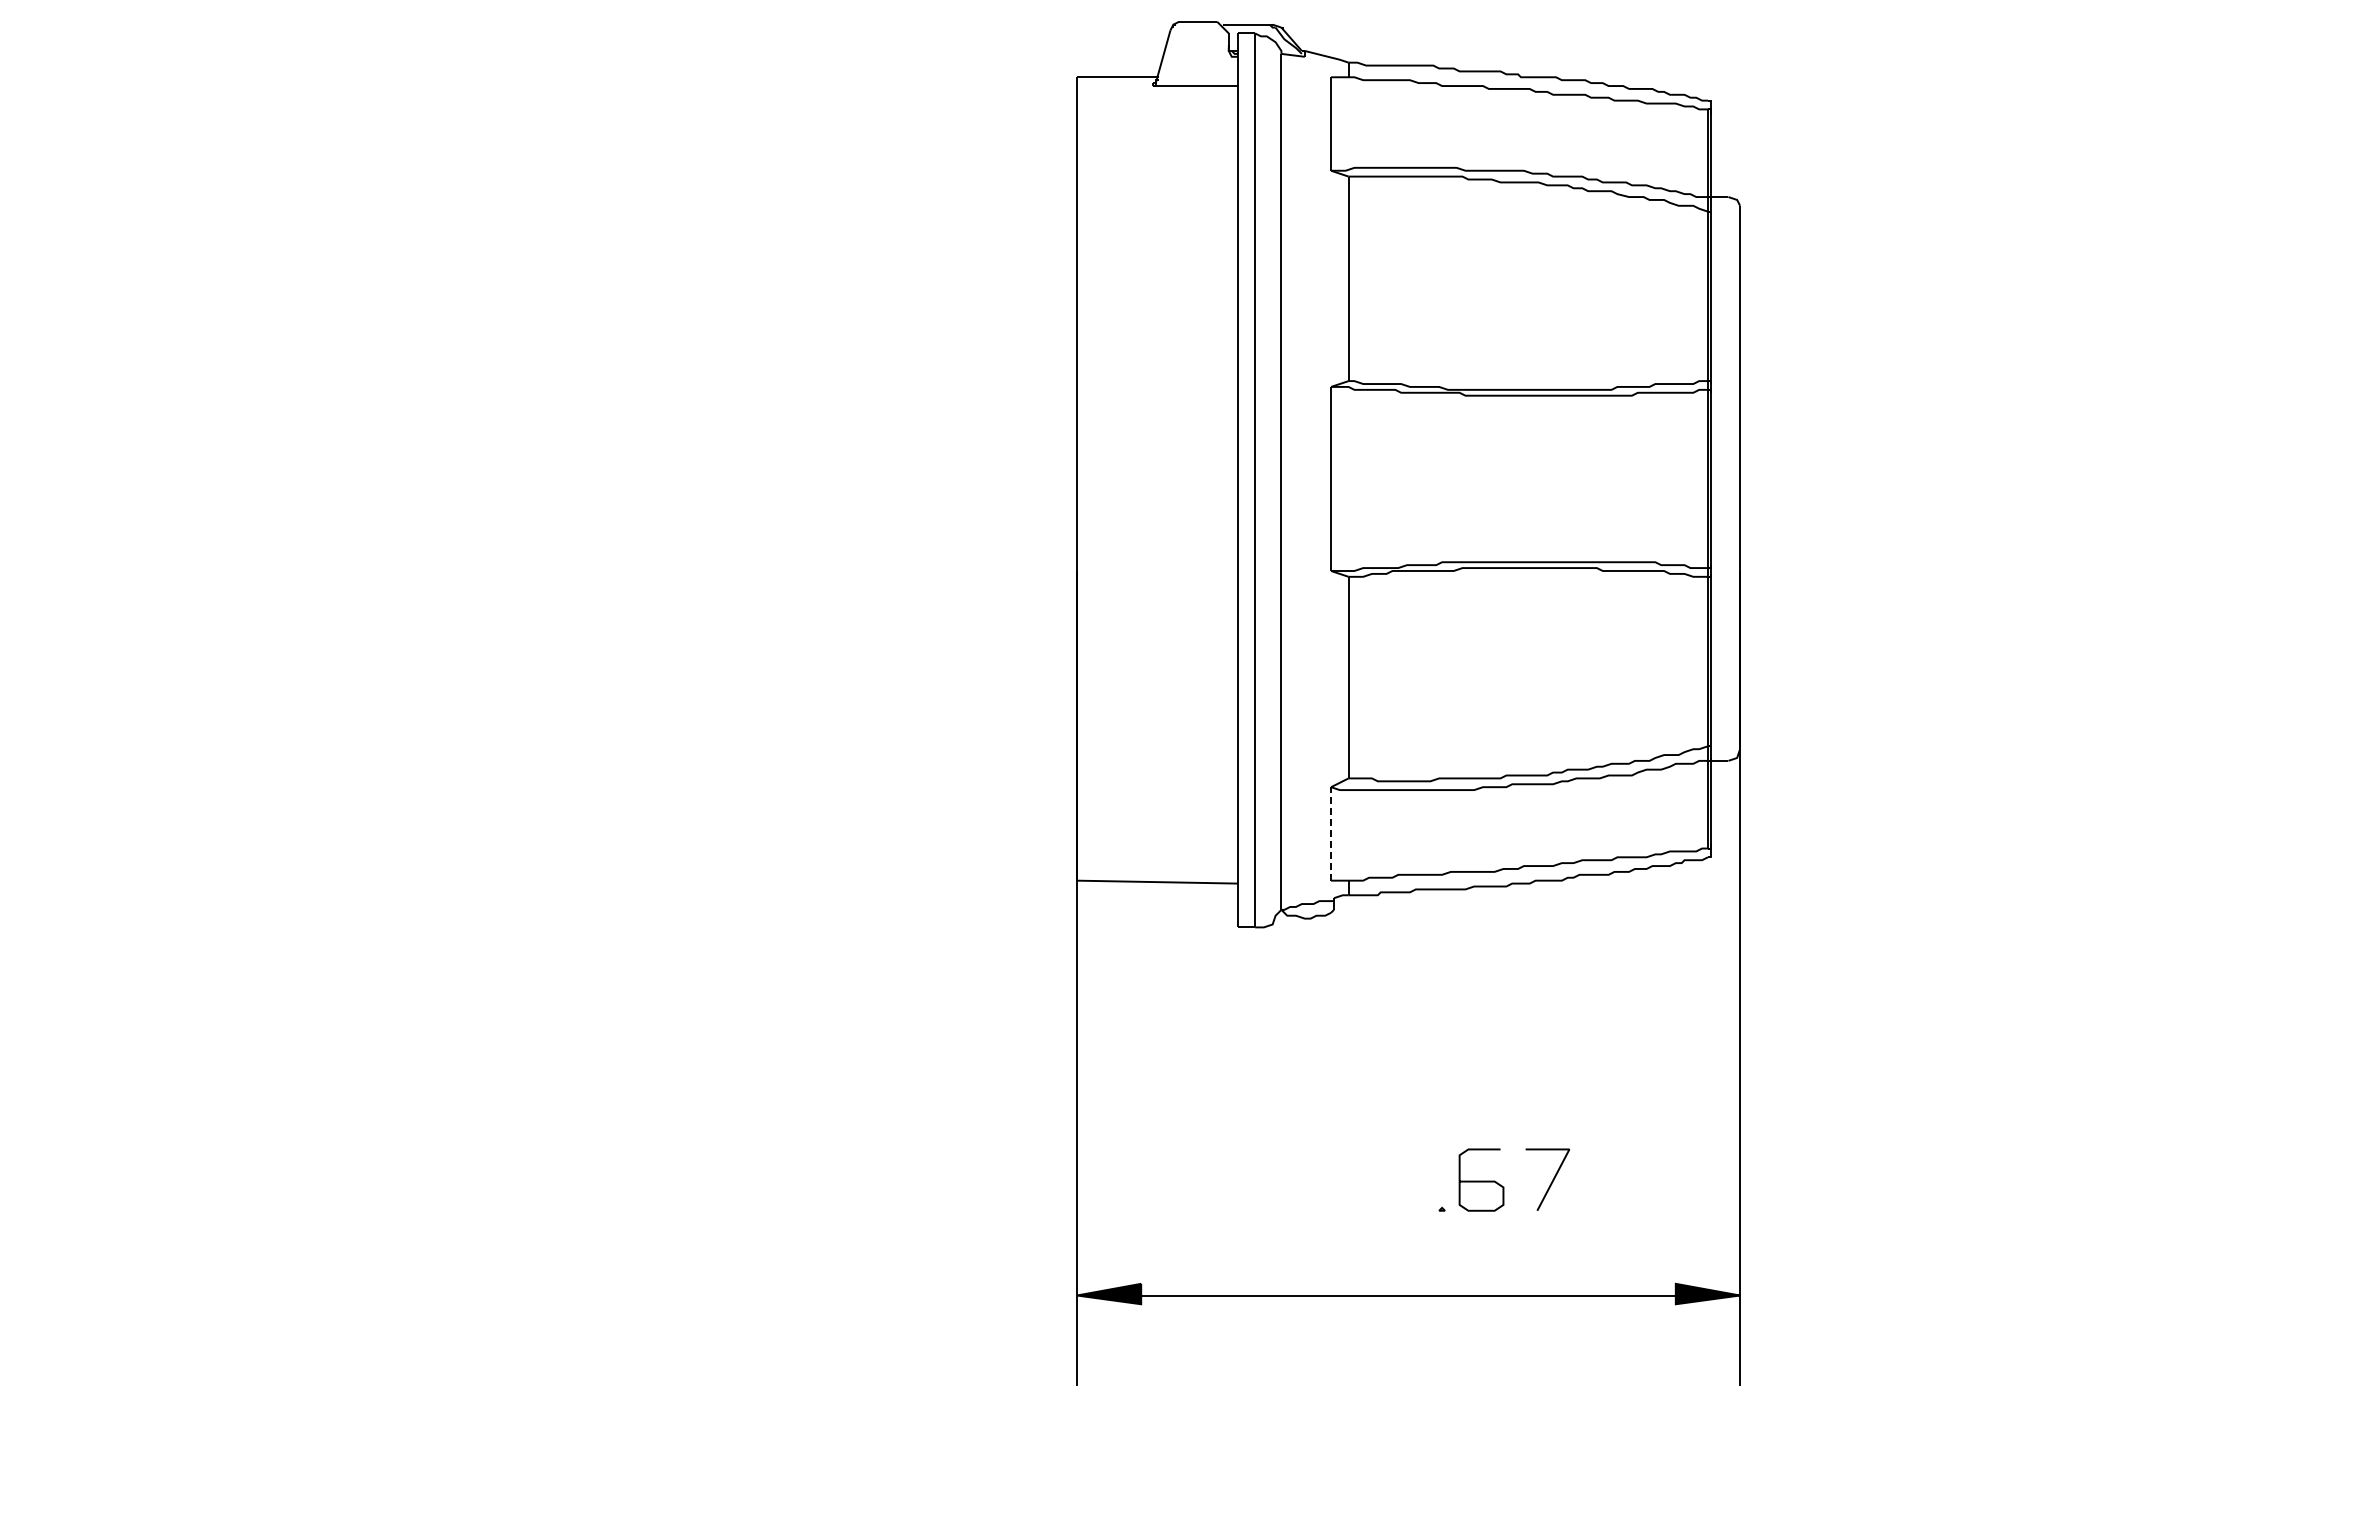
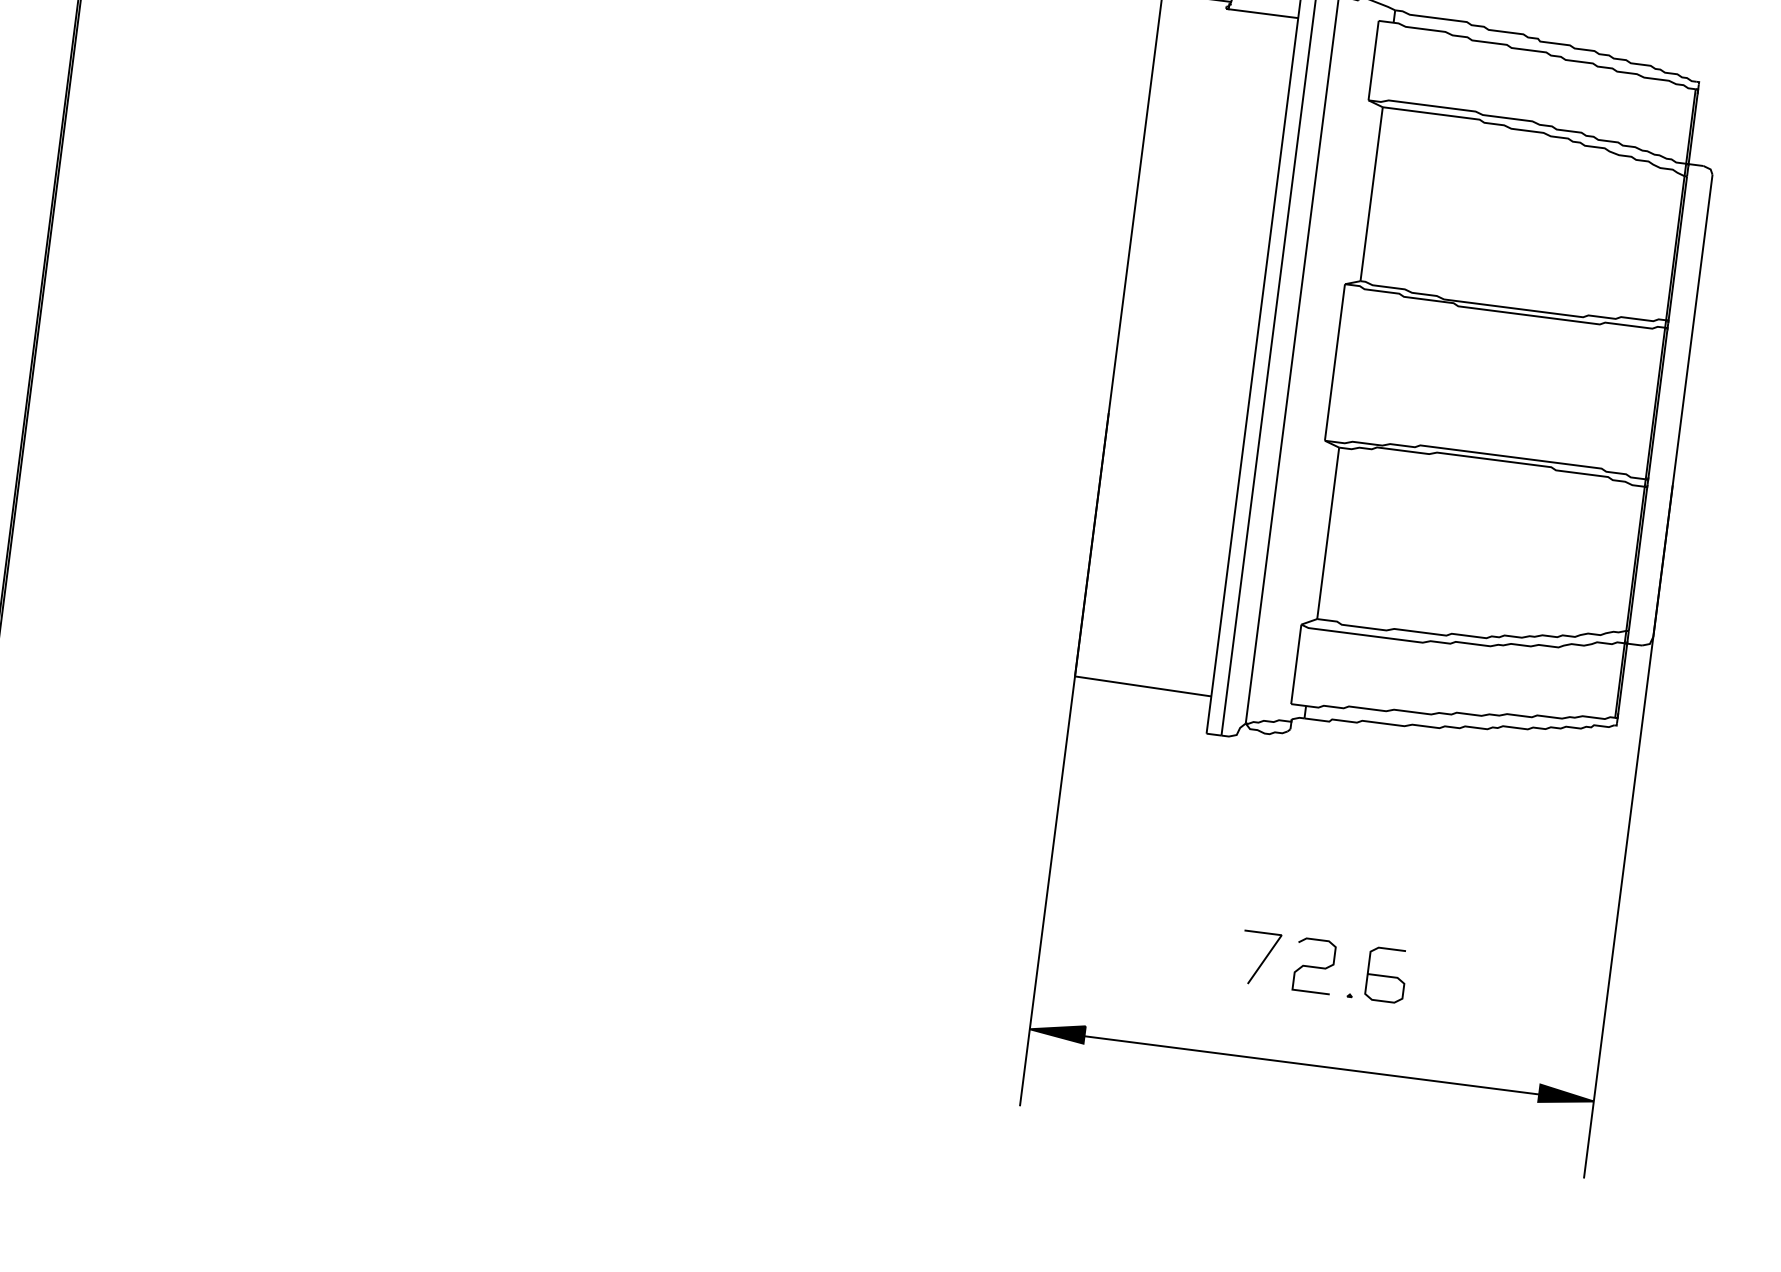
line: (1331, 833) -> (1296, 664), dashed -> solid
curve: (1396, 1180) -> (1314, 966), added
line: (1551, 1181) -> (1263, 960), moved

